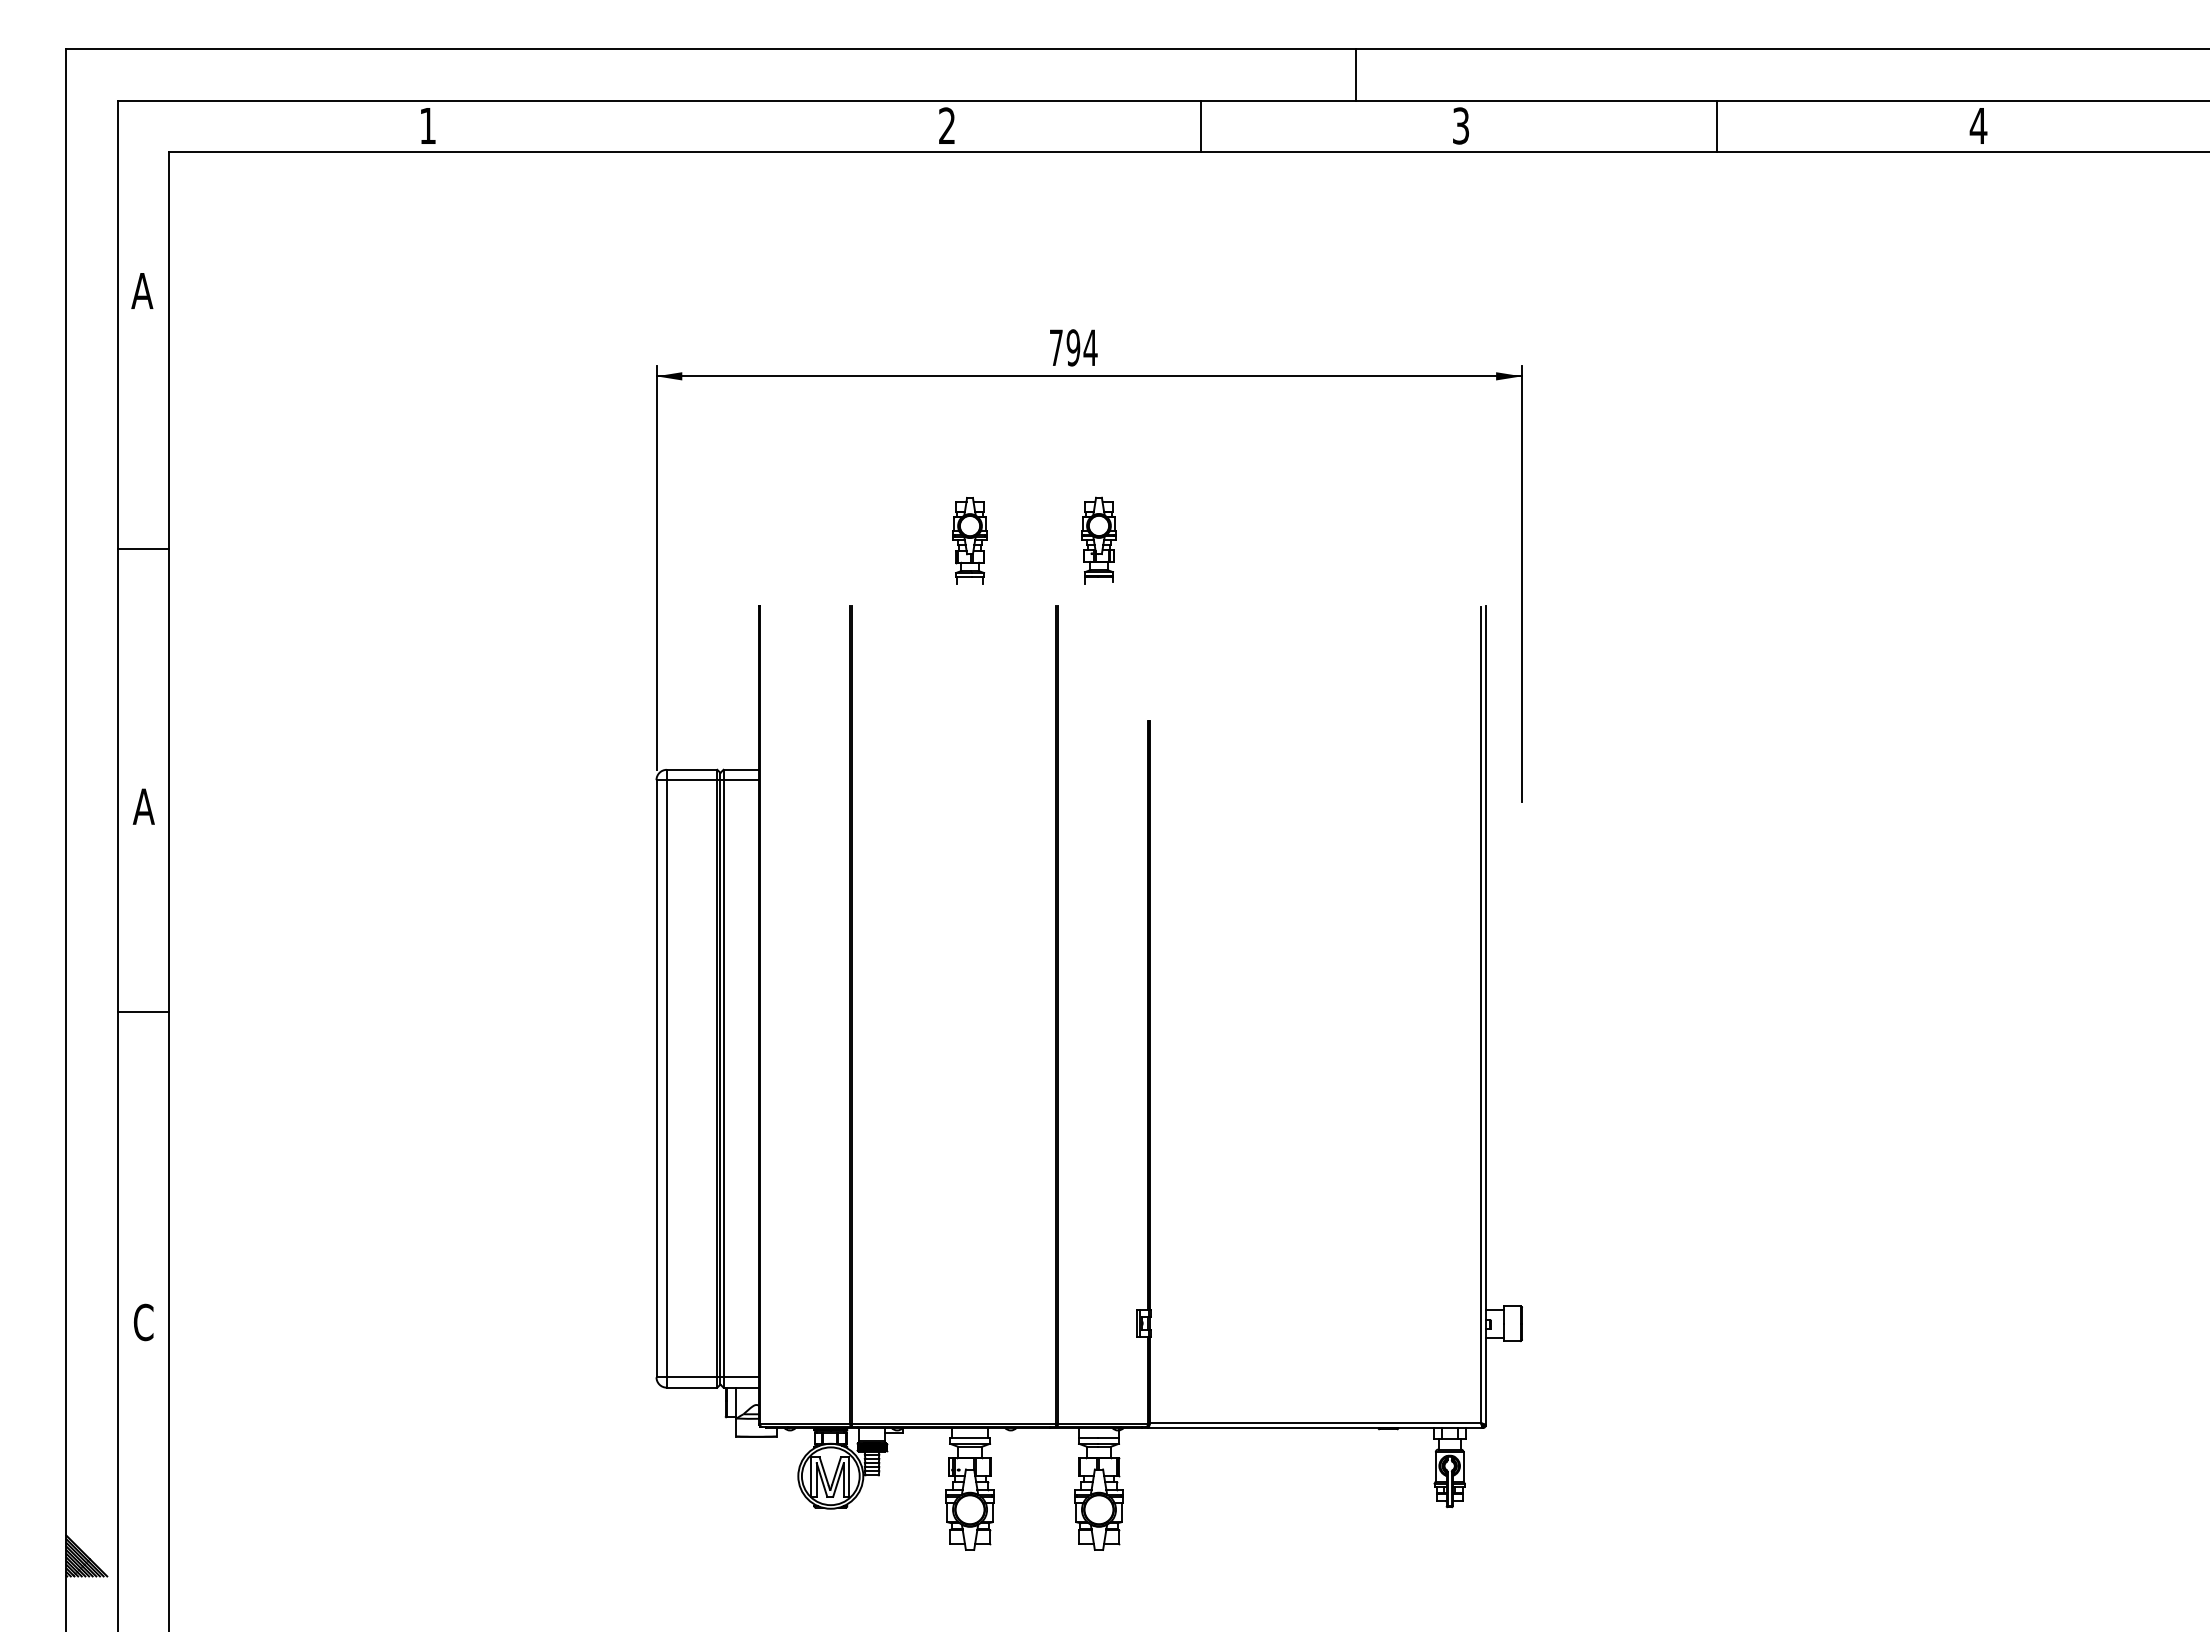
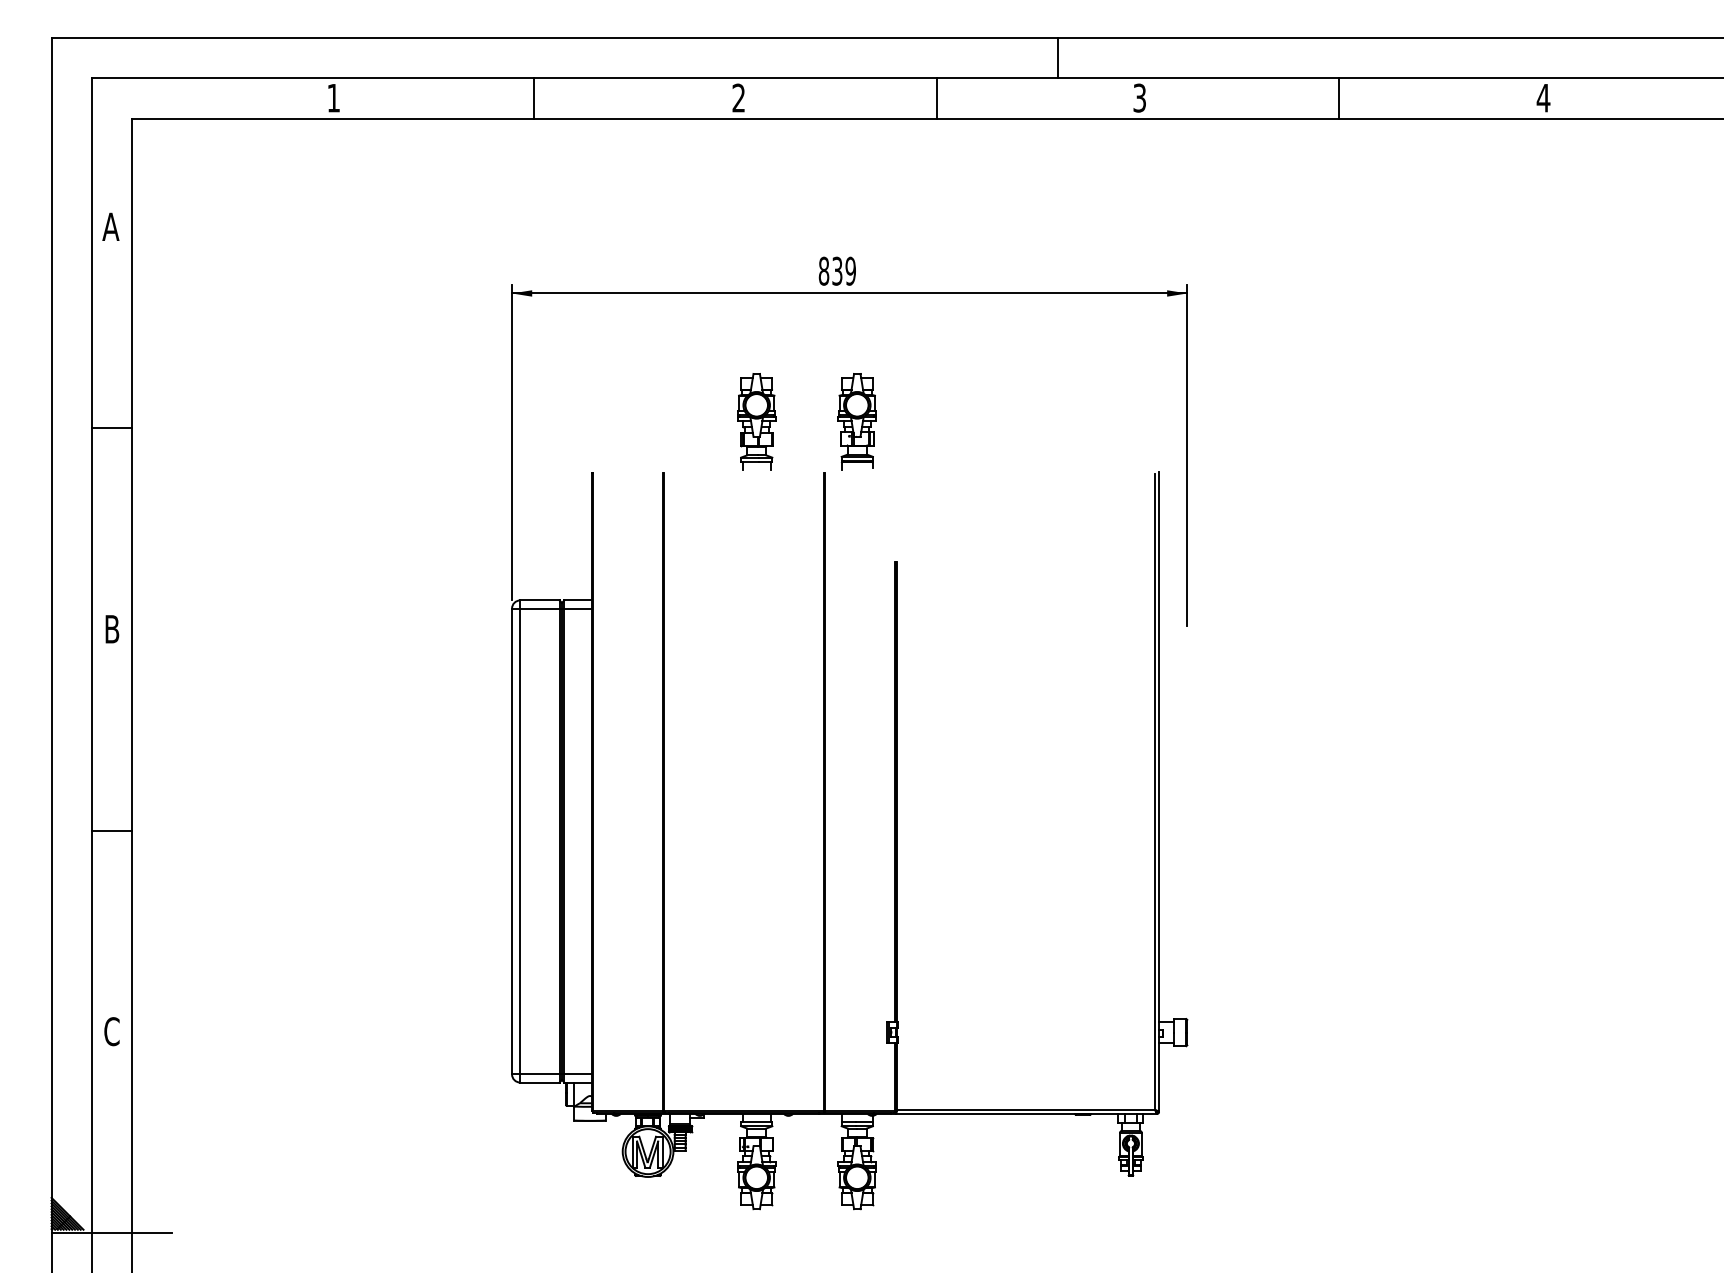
line: (685, 126) -> (534, 98), added
text: (1073, 347) -> (837, 270), 794 -> 839
part: (969, 540) -> (756, 421), size x1.43
part: (1098, 540) -> (856, 421), size x1.43
text: (143, 806) -> (111, 629), A -> B
line: (143, 1012) -> (111, 831), moved
line: (143, 1580) -> (111, 1232), added

